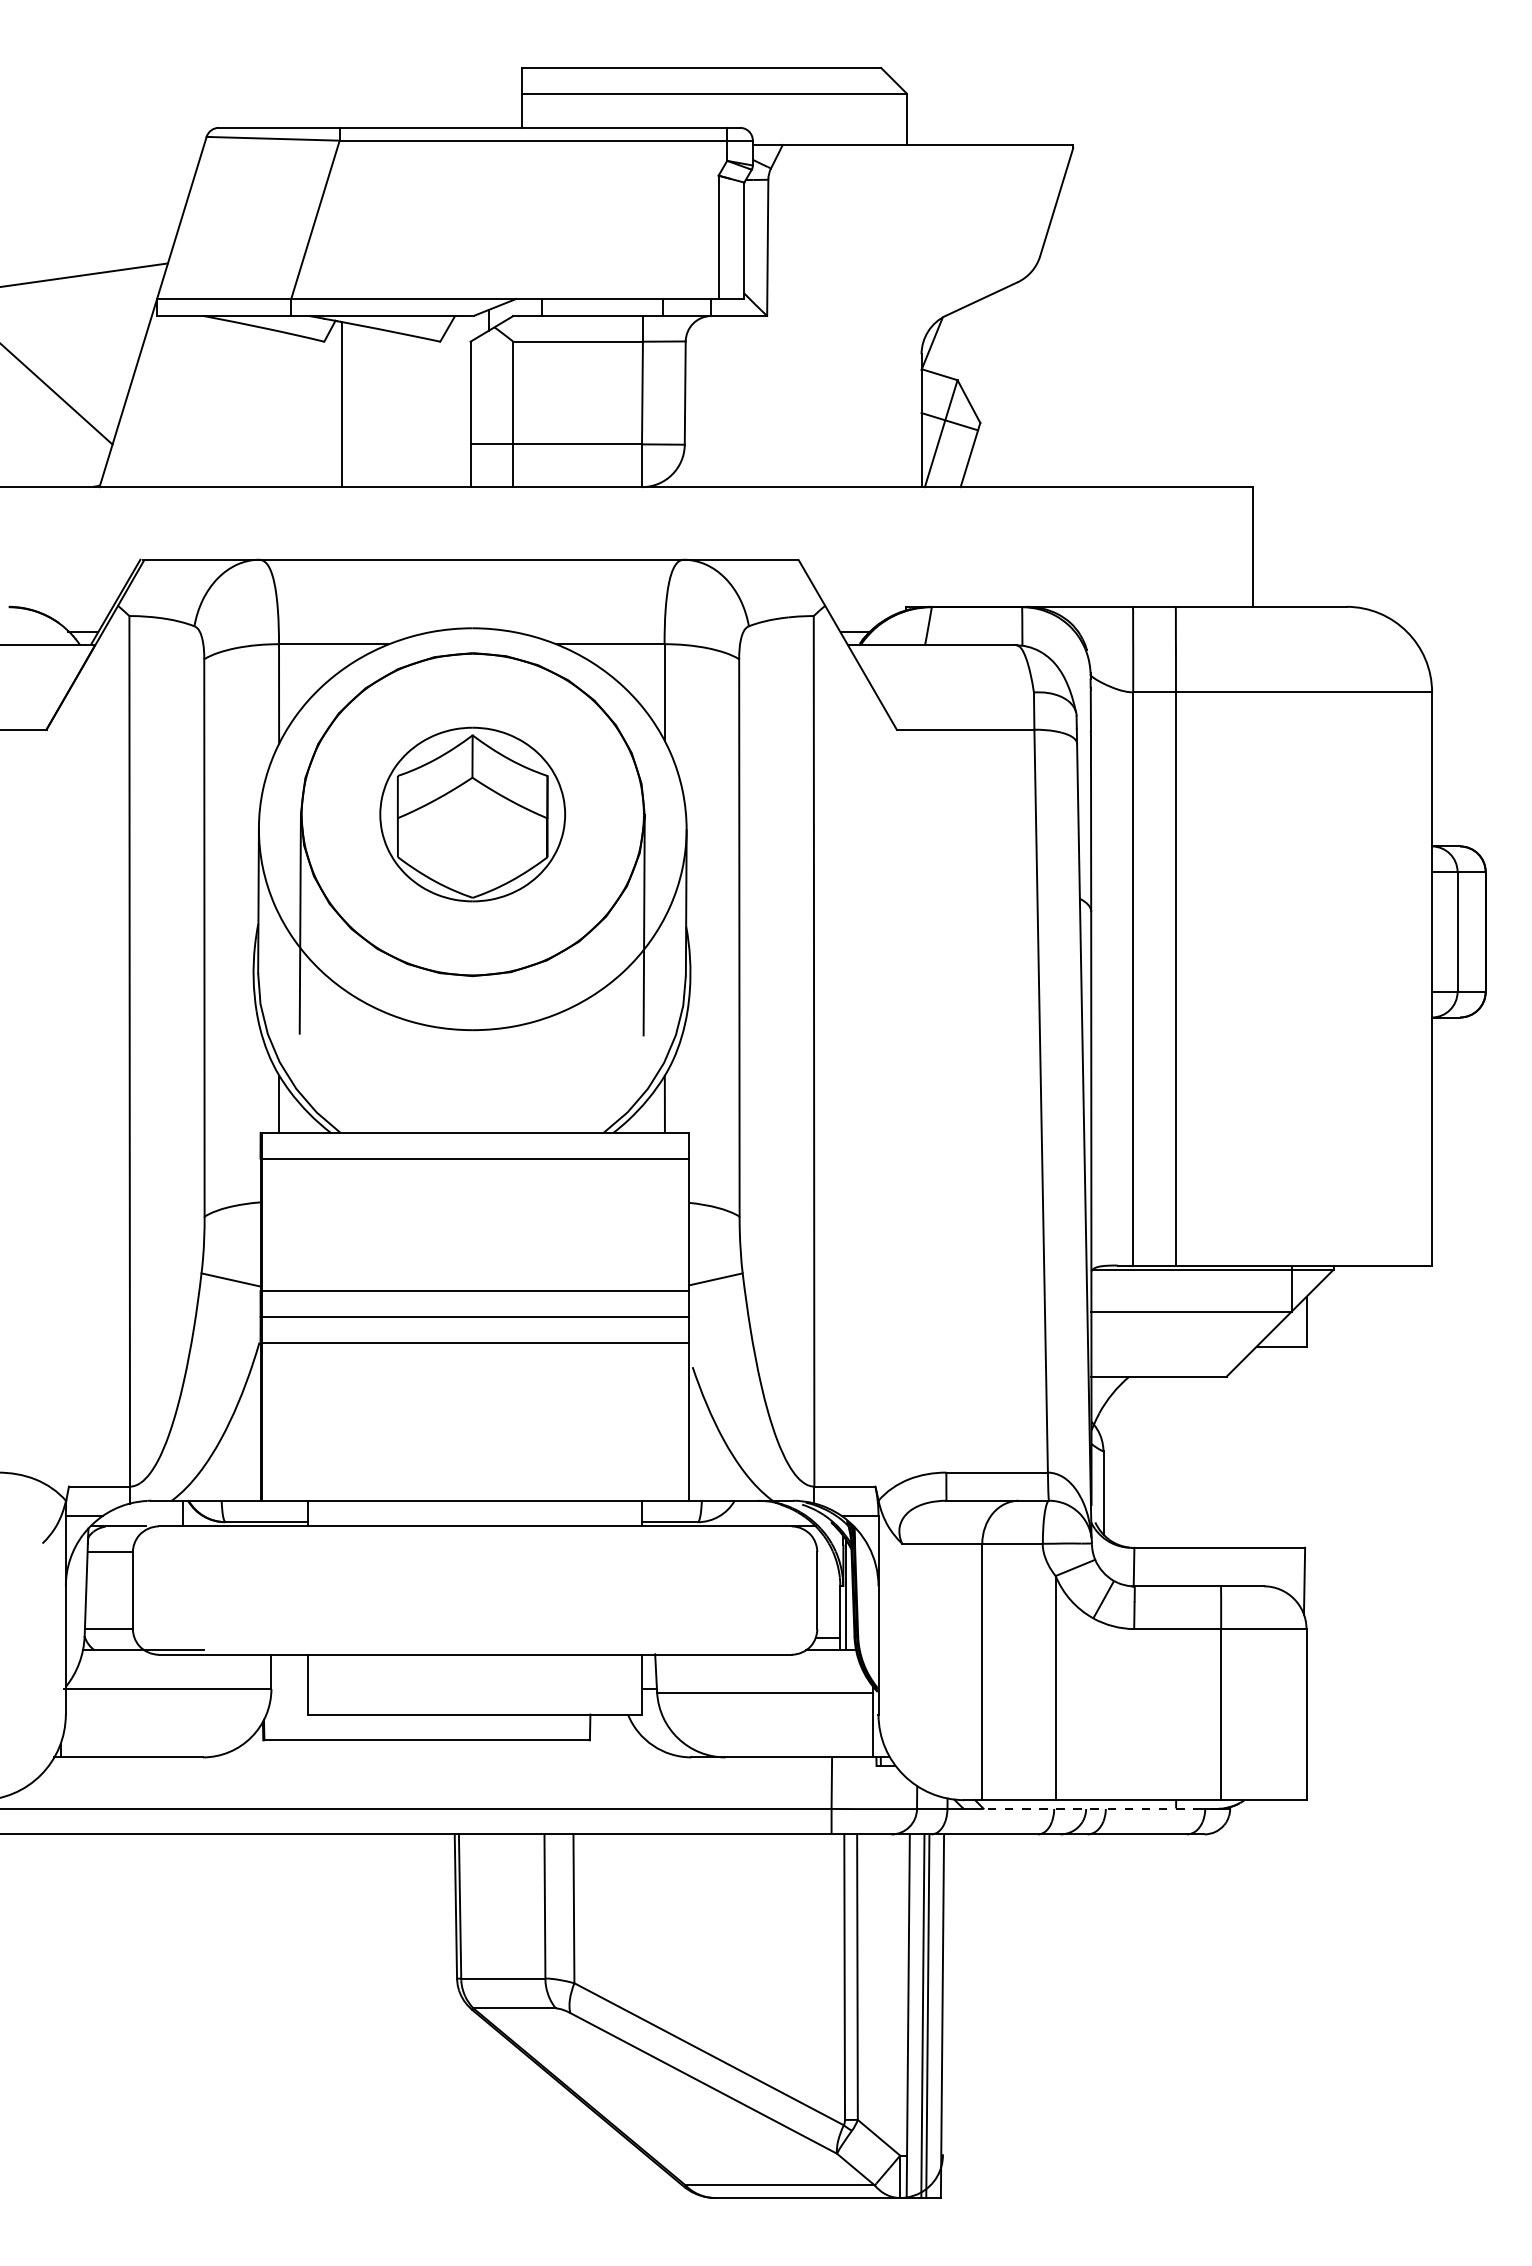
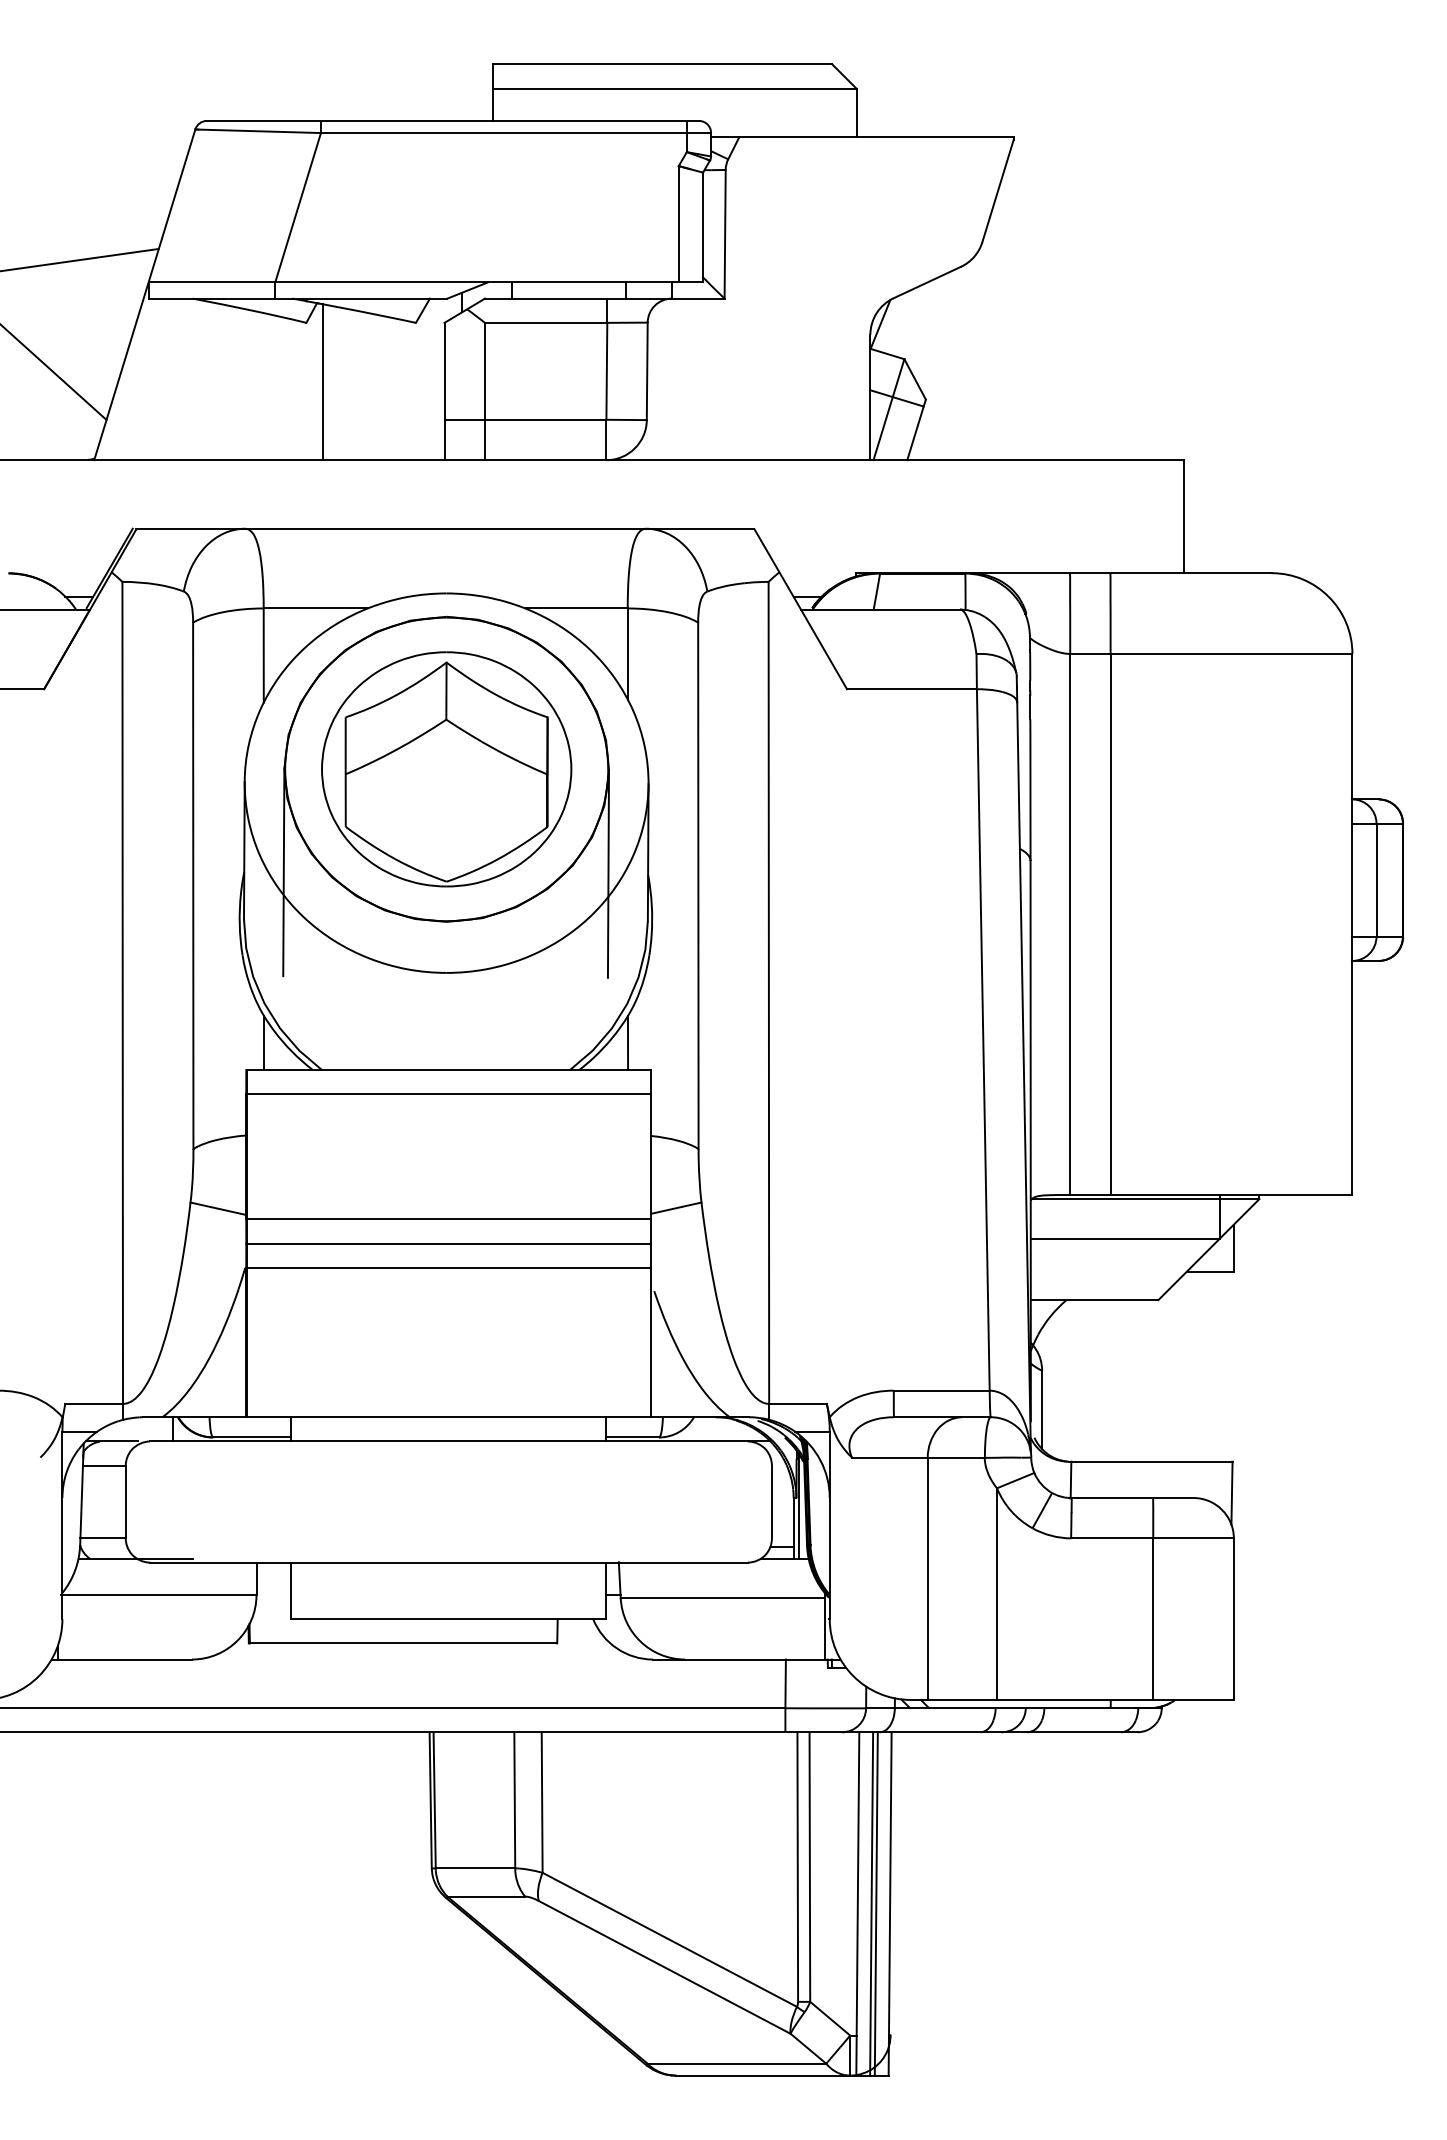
part: (472, 814) -> (446, 769), size x1.43
line: (1101, 1808) -> (1040, 1707), dashed -> solid

